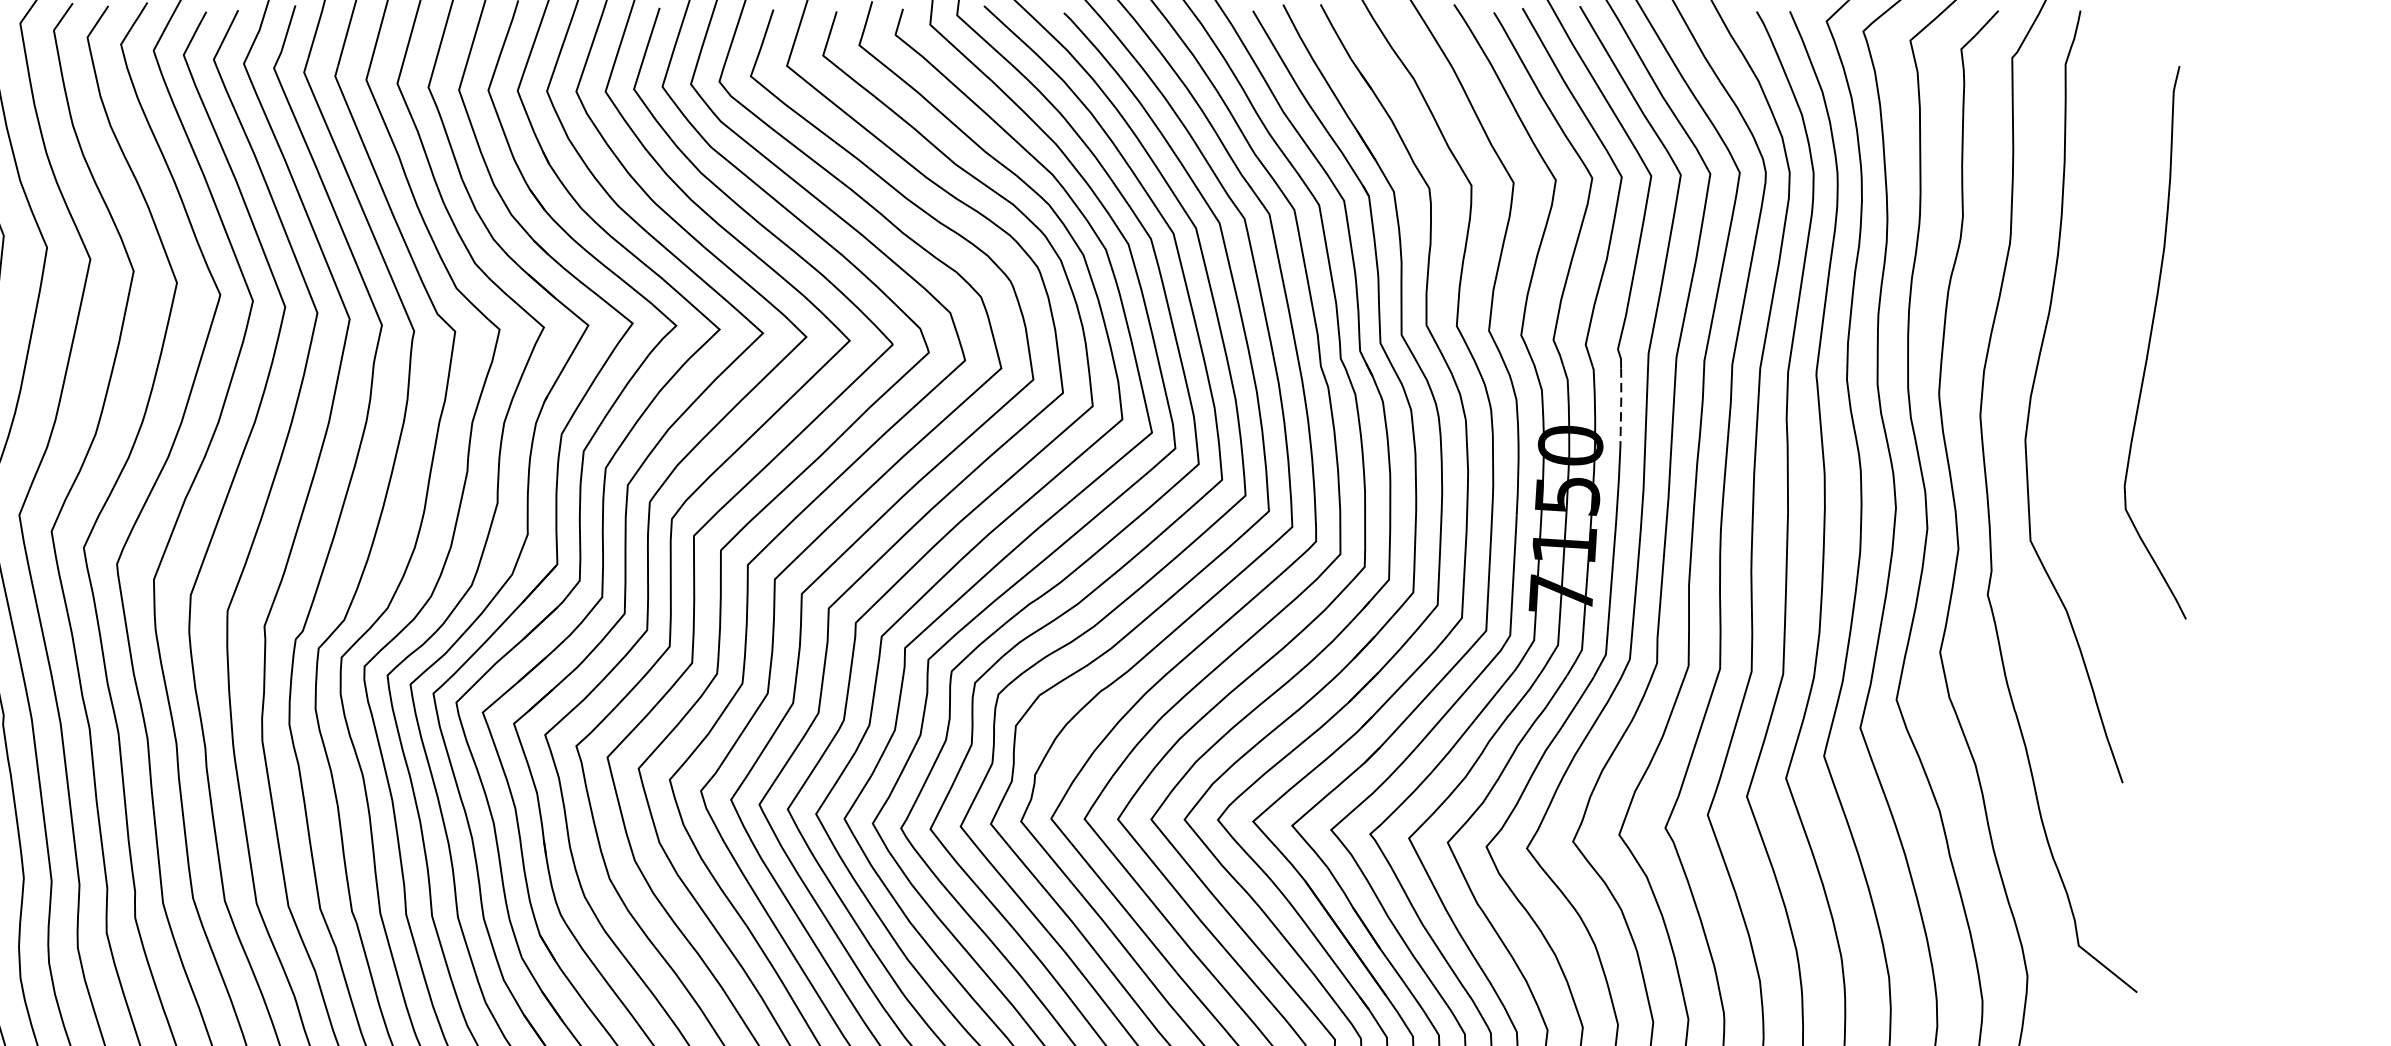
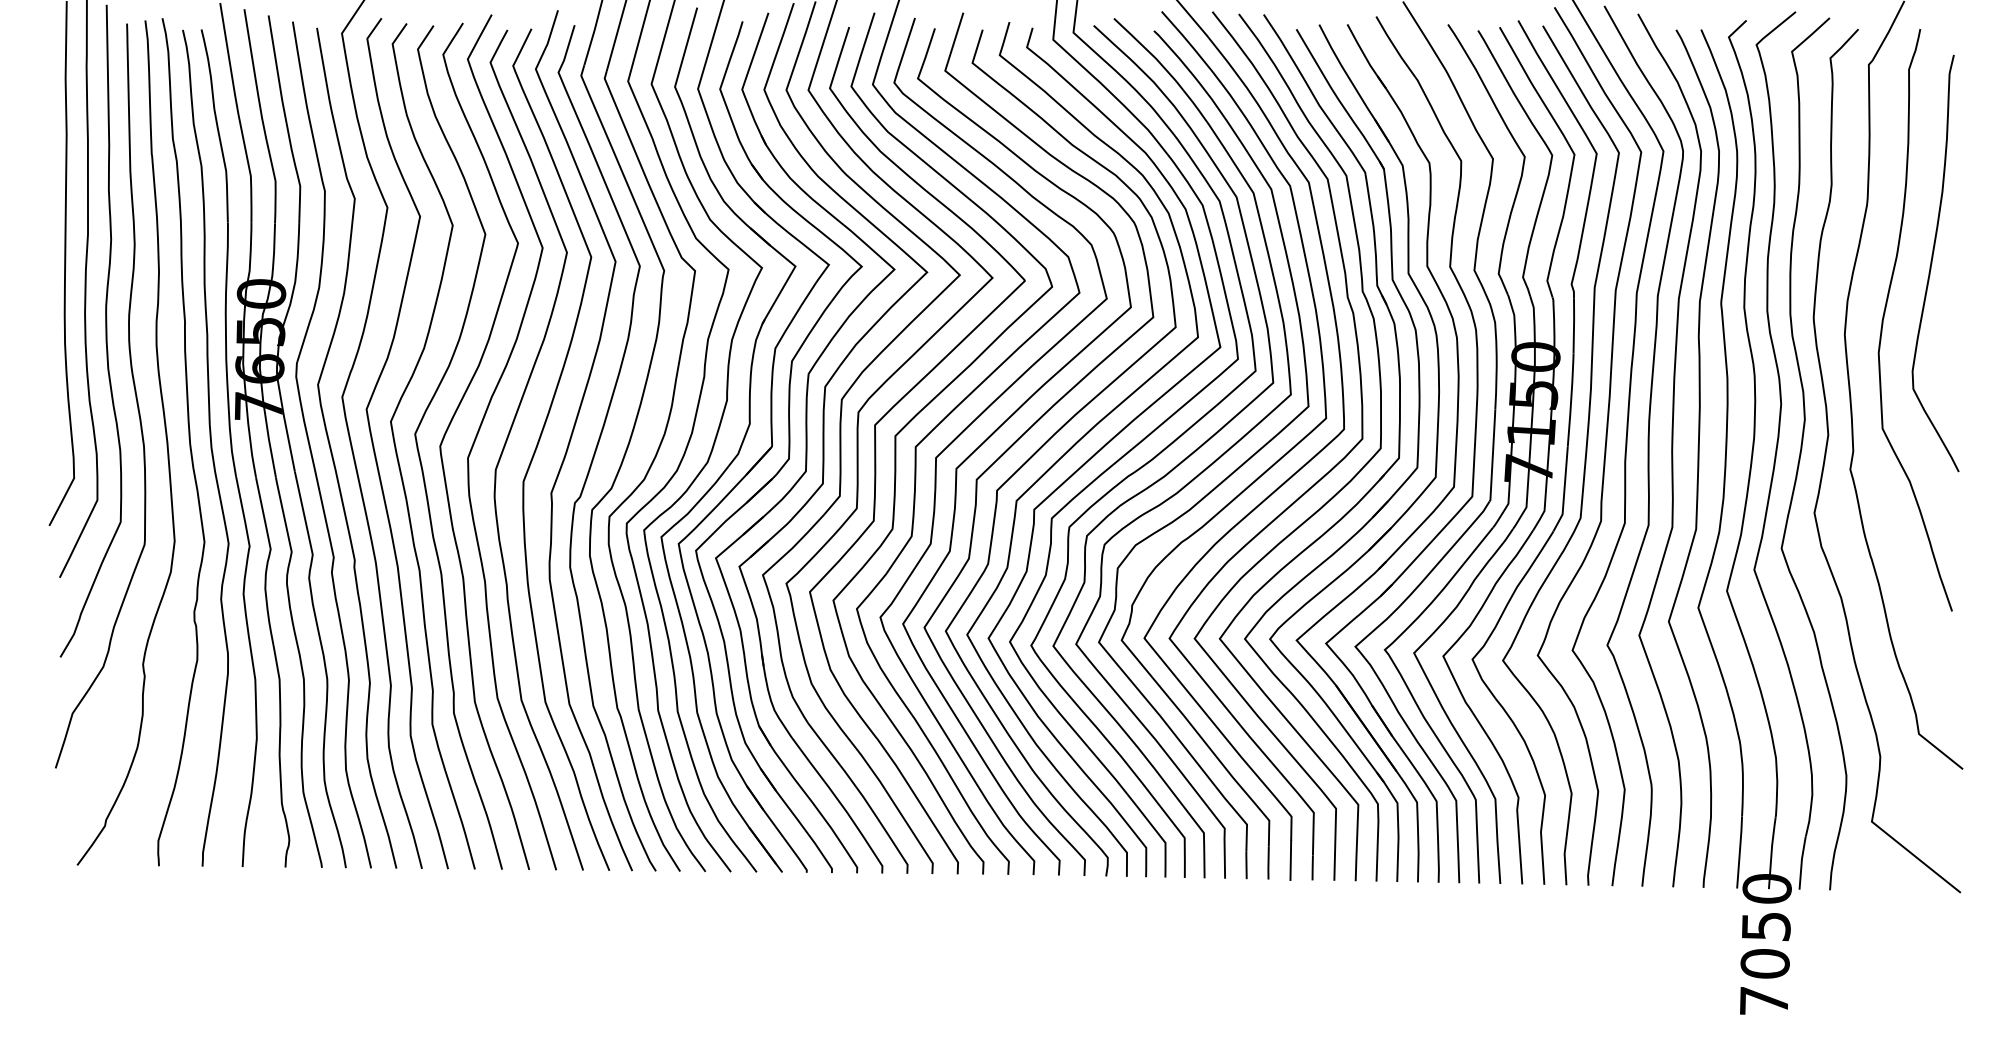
curve: (2151, 342) -> (1932, 263), moved
line: (1621, 403) -> (1574, 325), dashed -> solid

